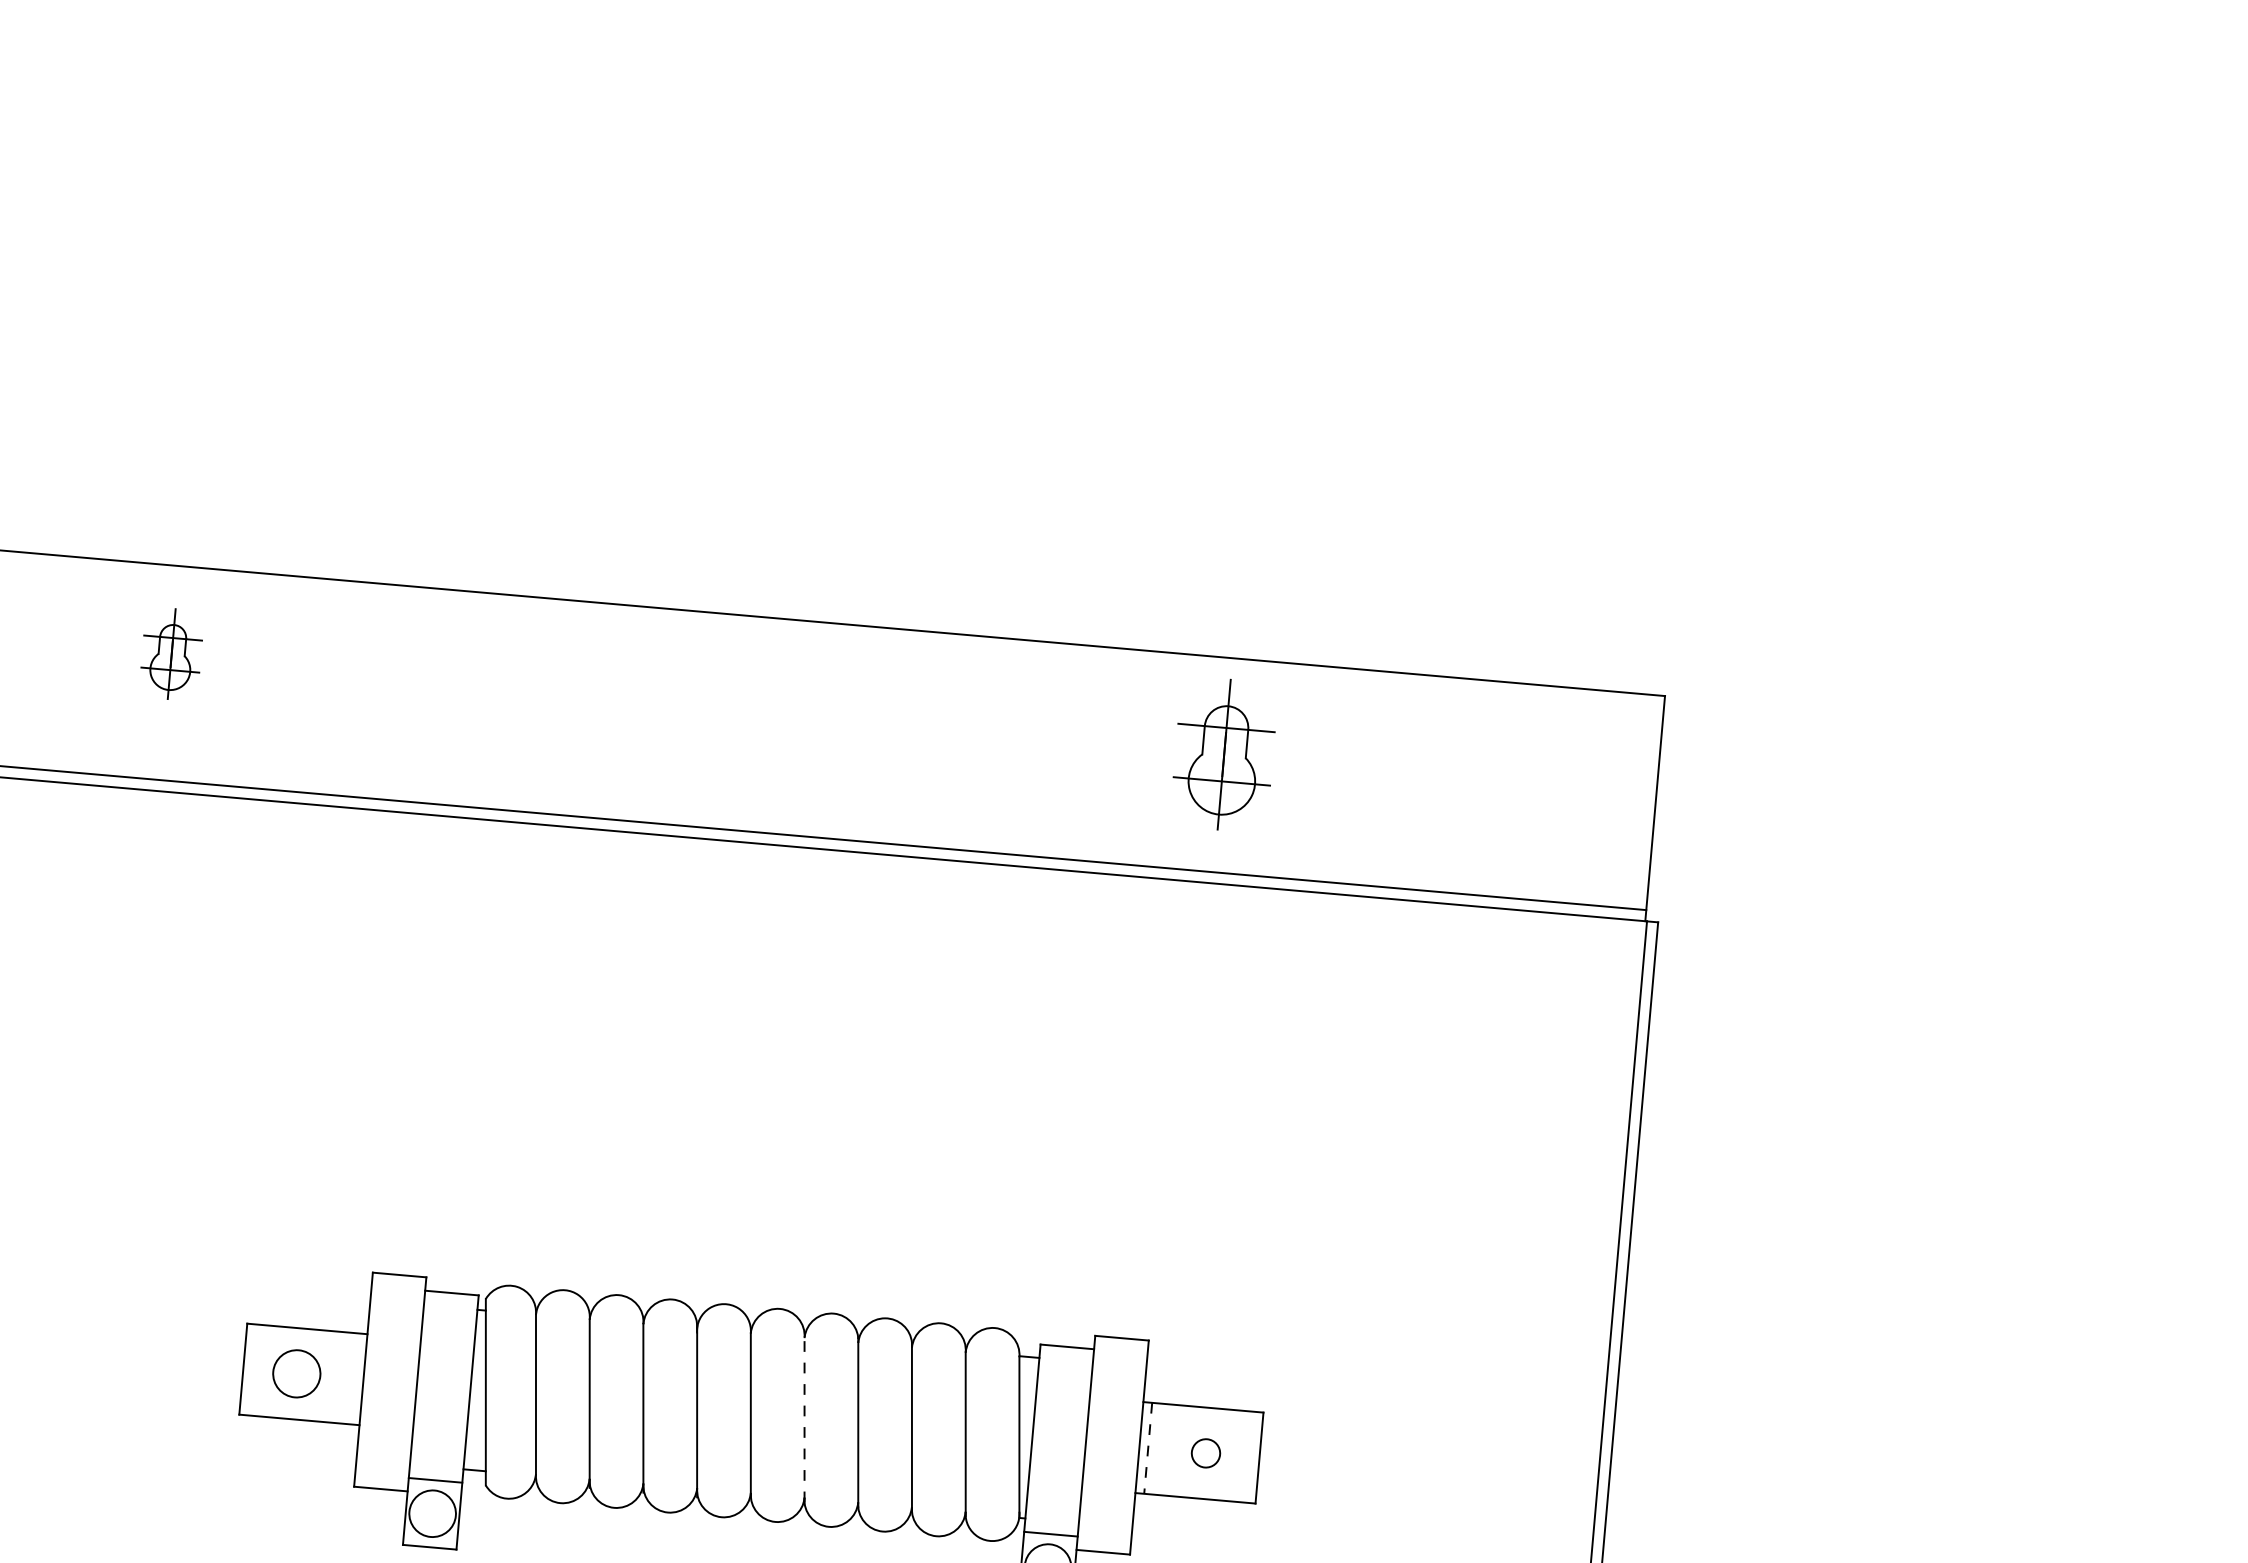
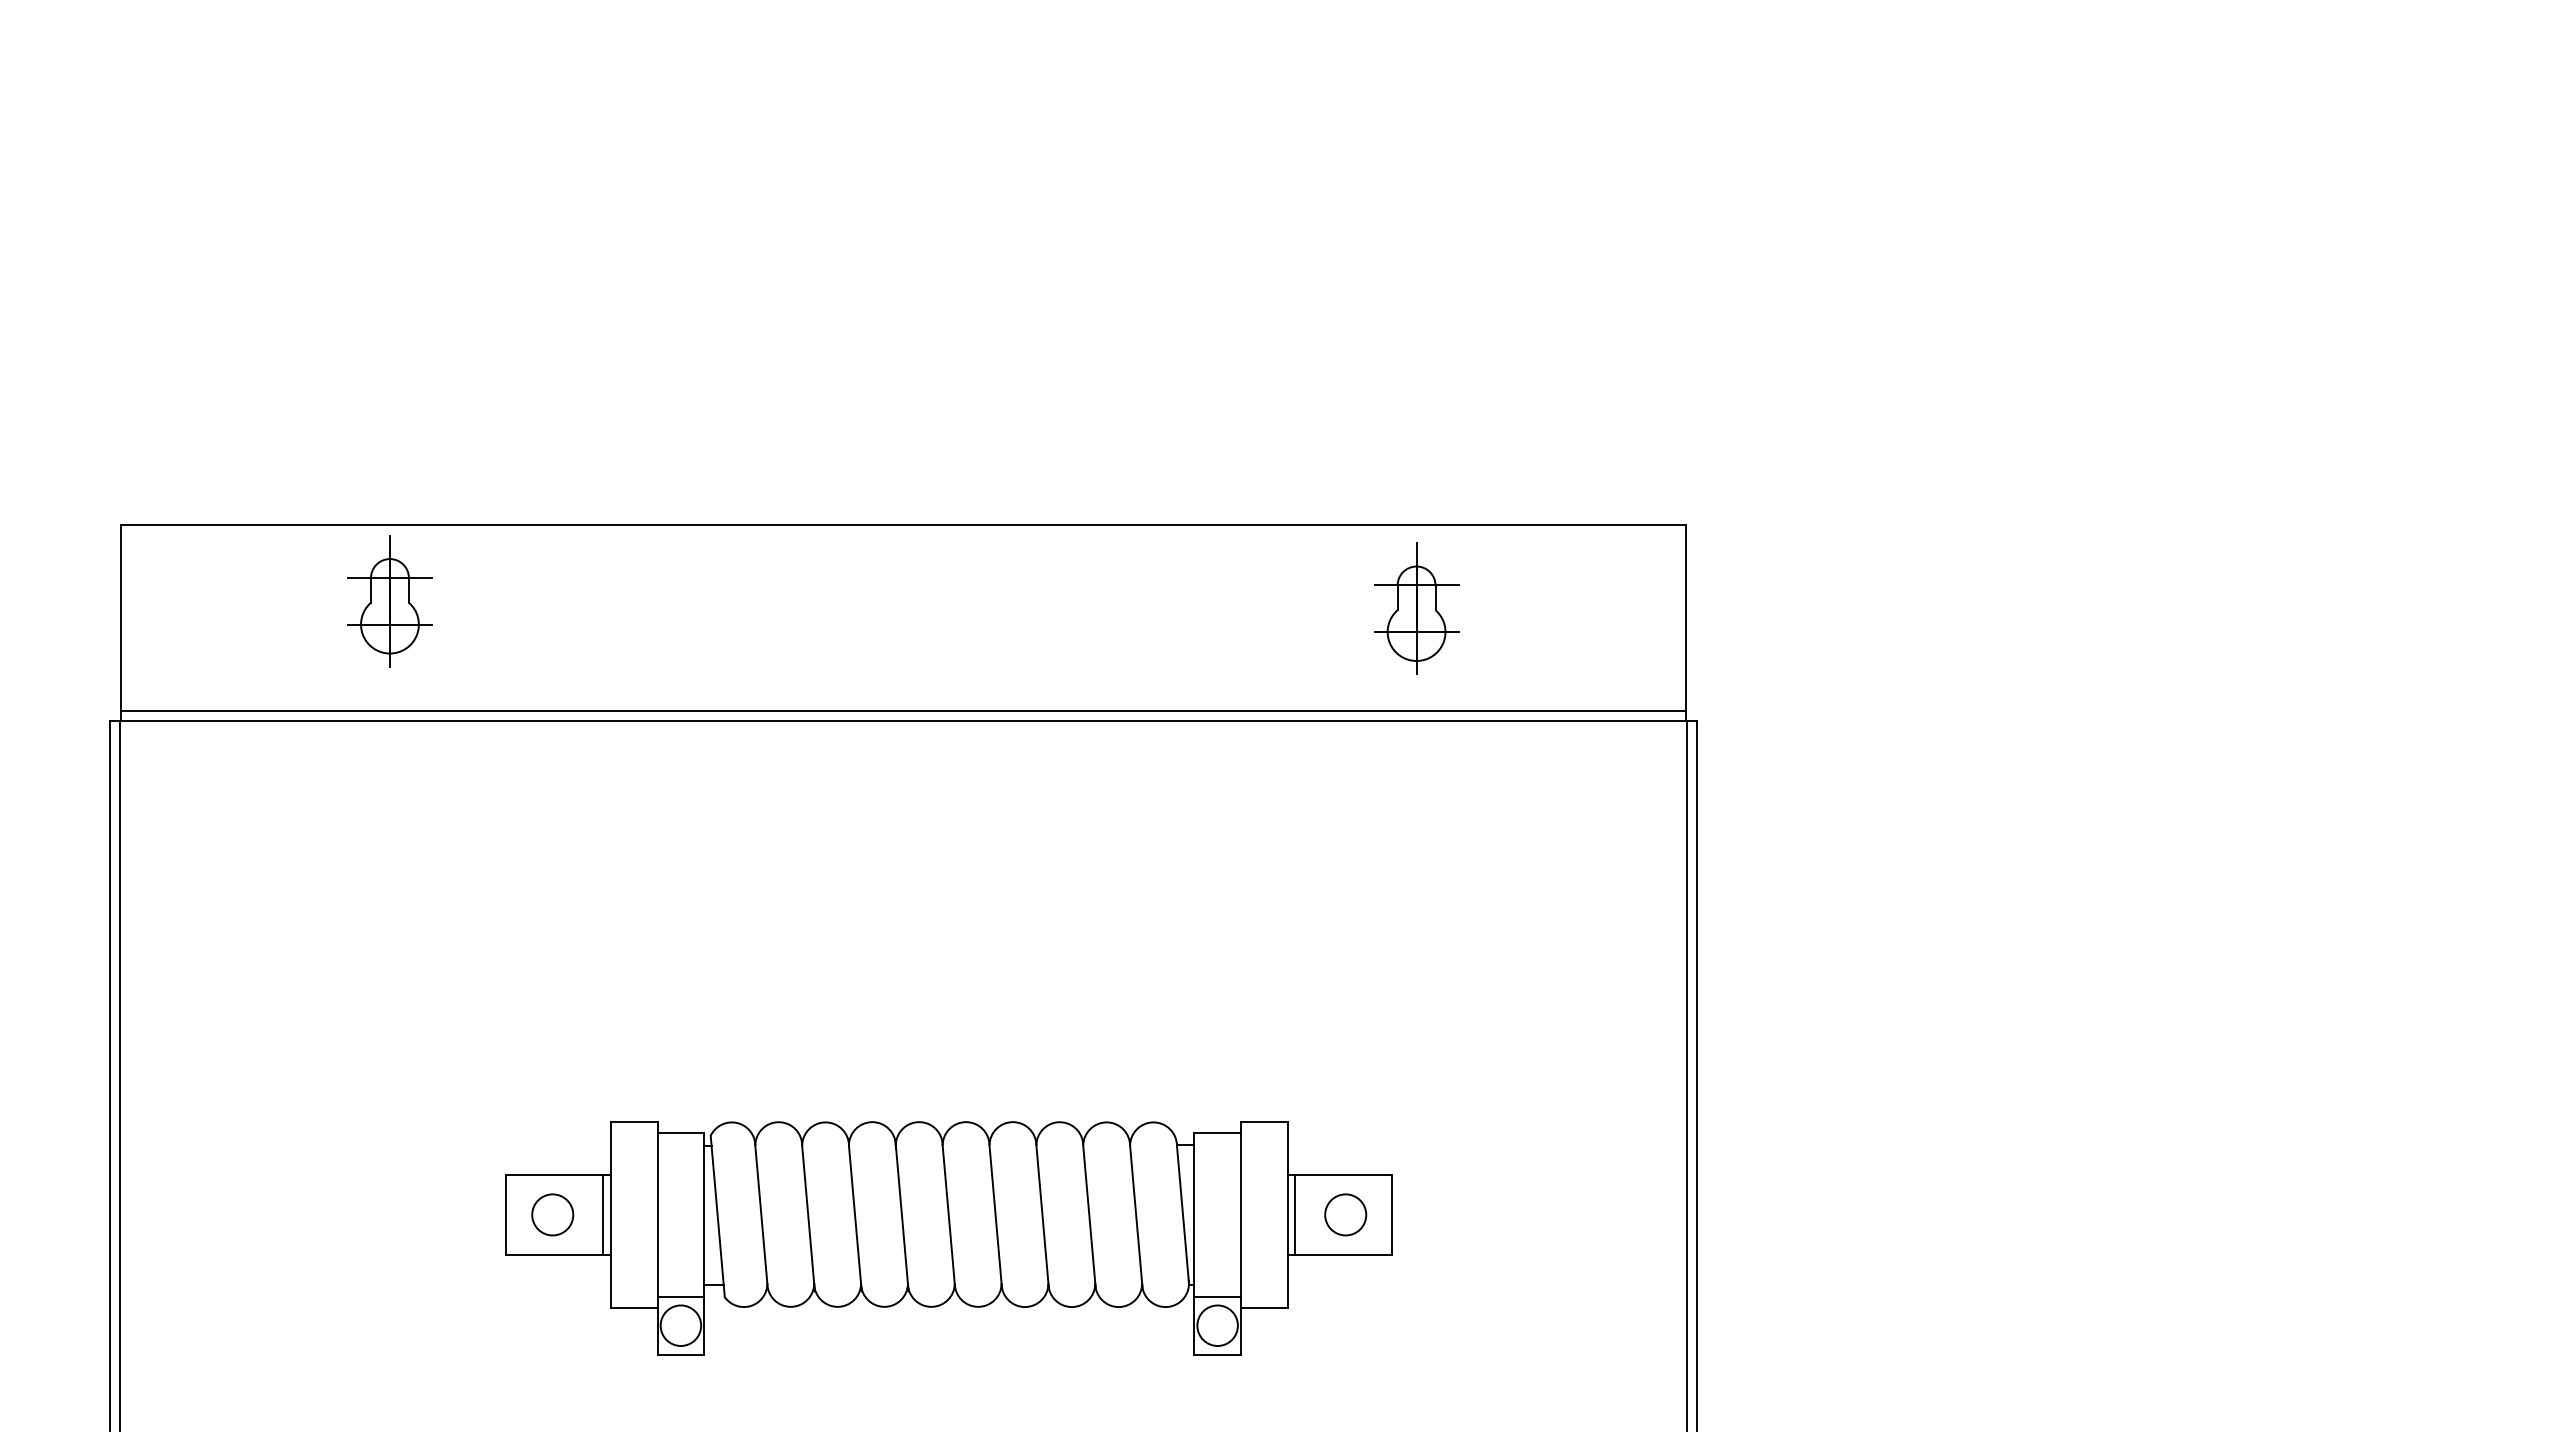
part: (171, 654) -> (389, 601), size x1.67
part: (1224, 754) -> (1416, 608), moved
line: (355, 1378) -> (603, 1214), added
line: (804, 1420) -> (995, 1216), dashed -> solid
line: (1148, 1447) -> (1295, 1214), dashed -> solid
circle: (1205, 1452) -> (1345, 1214), size x1.67

